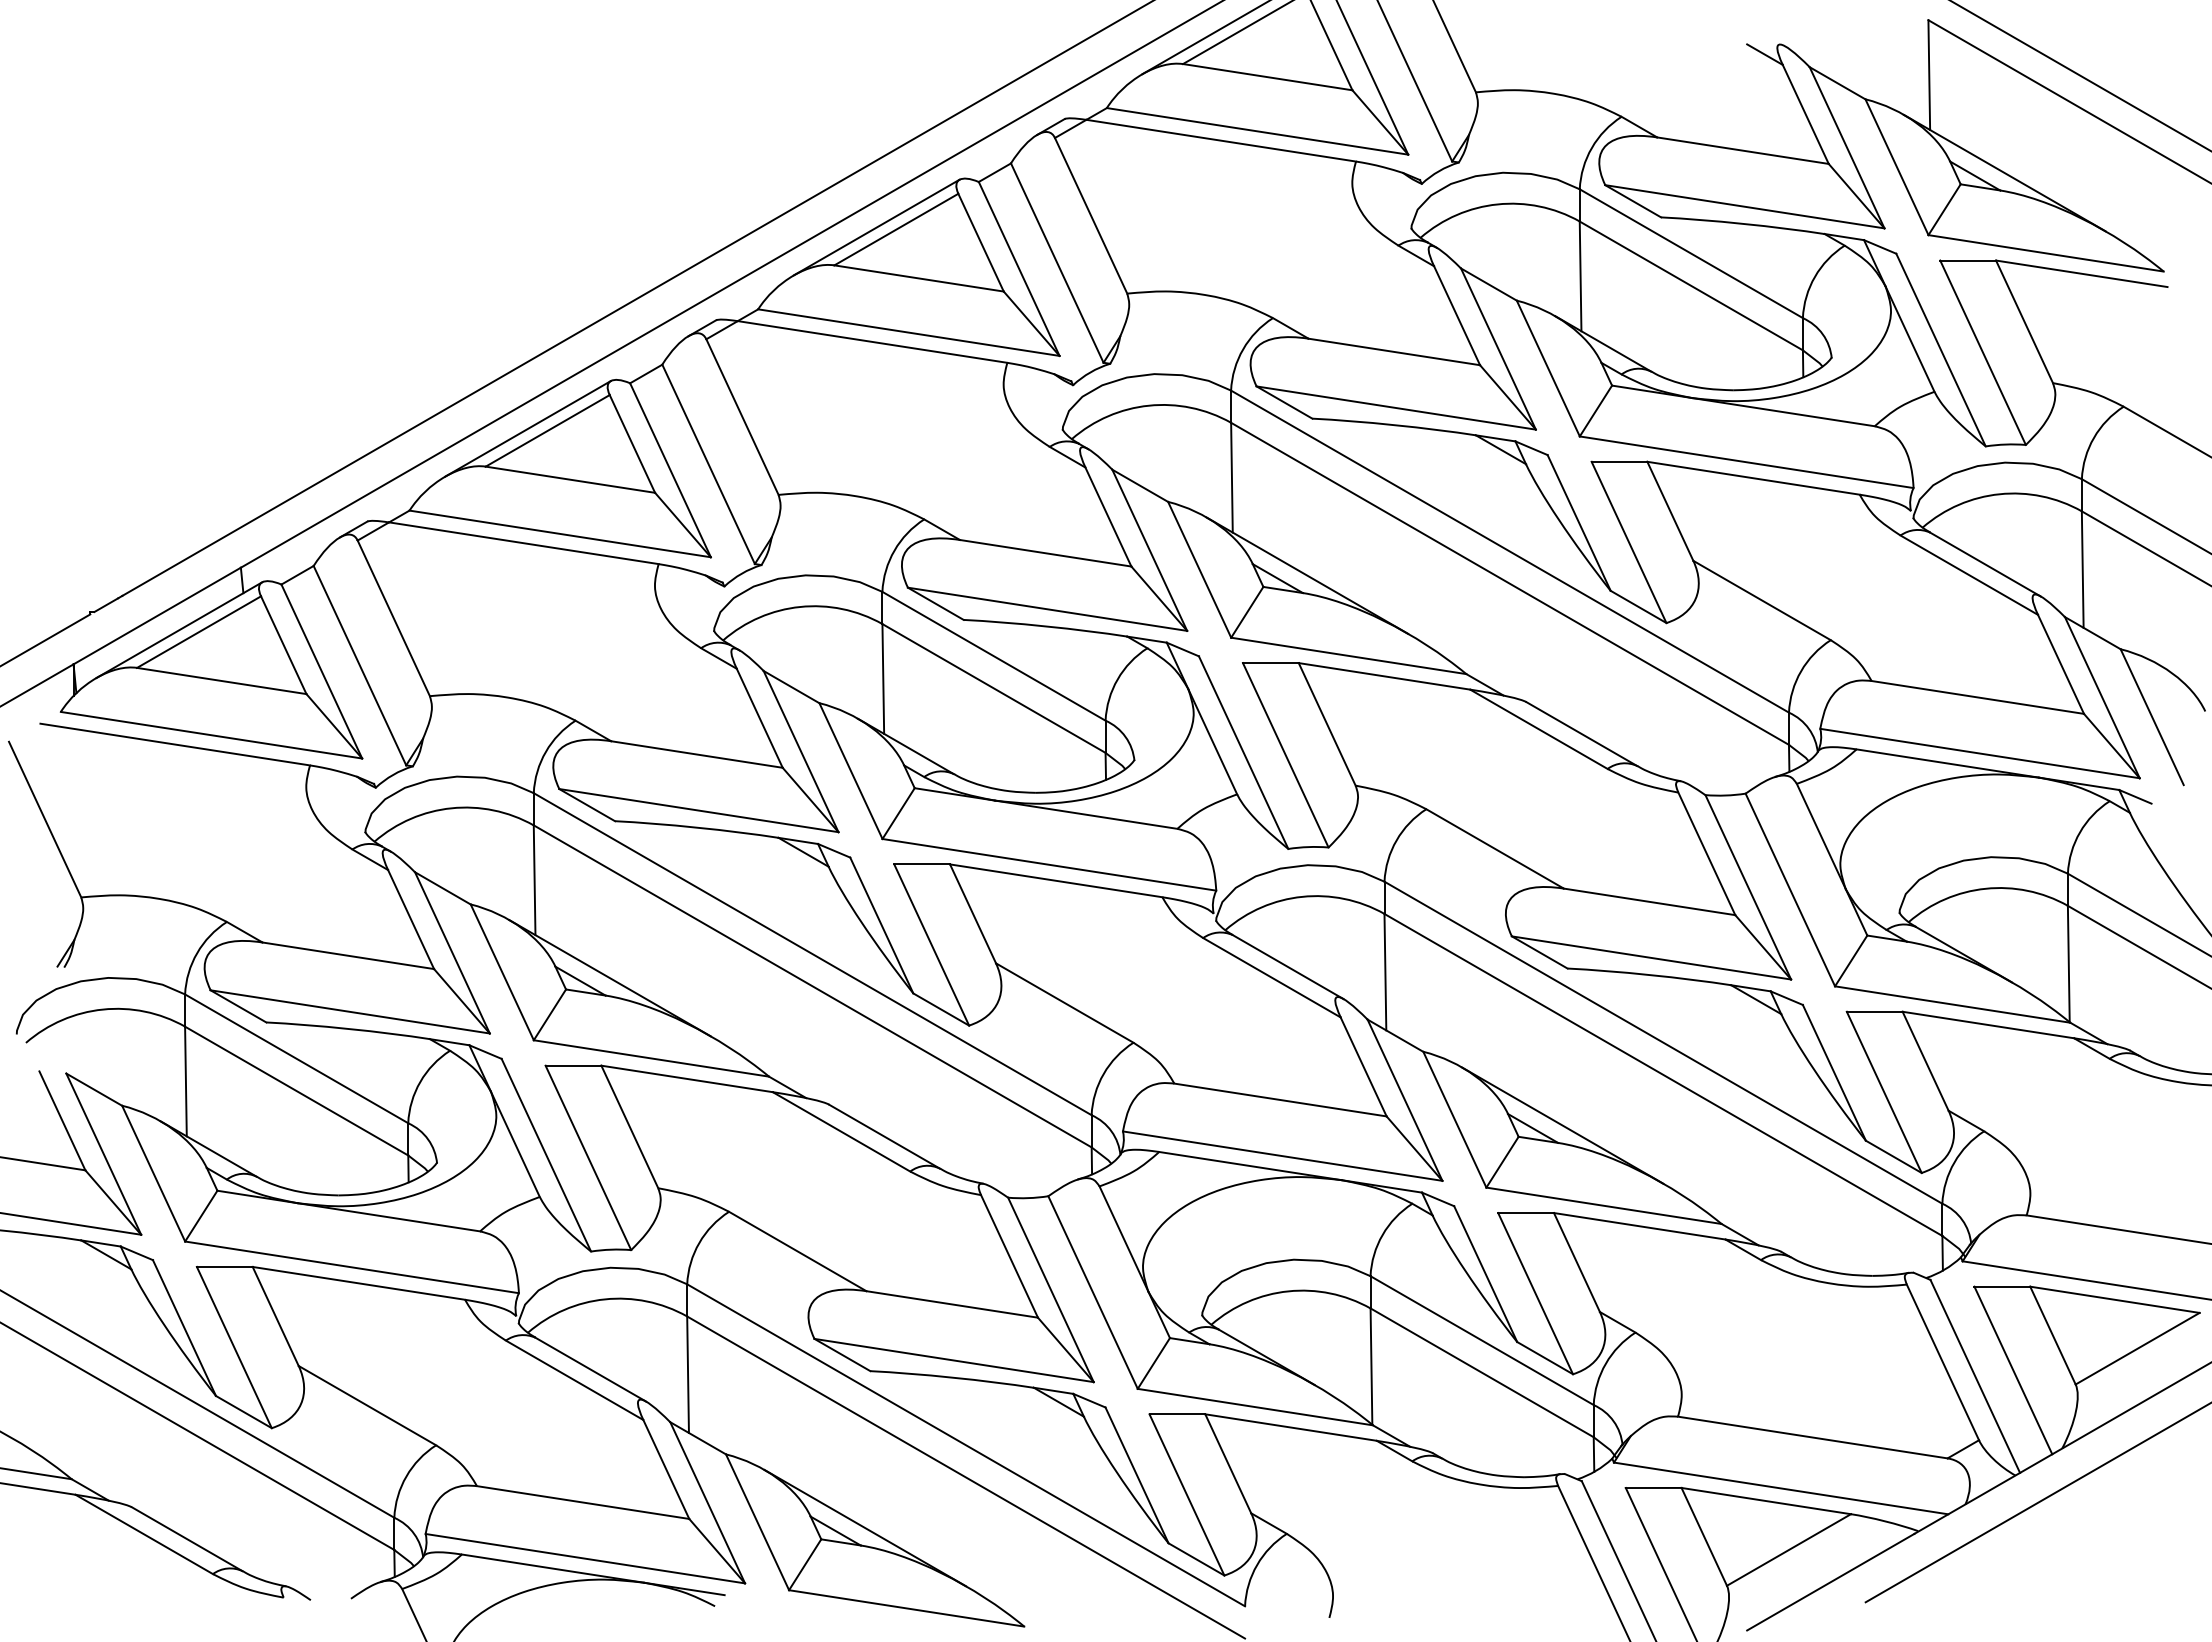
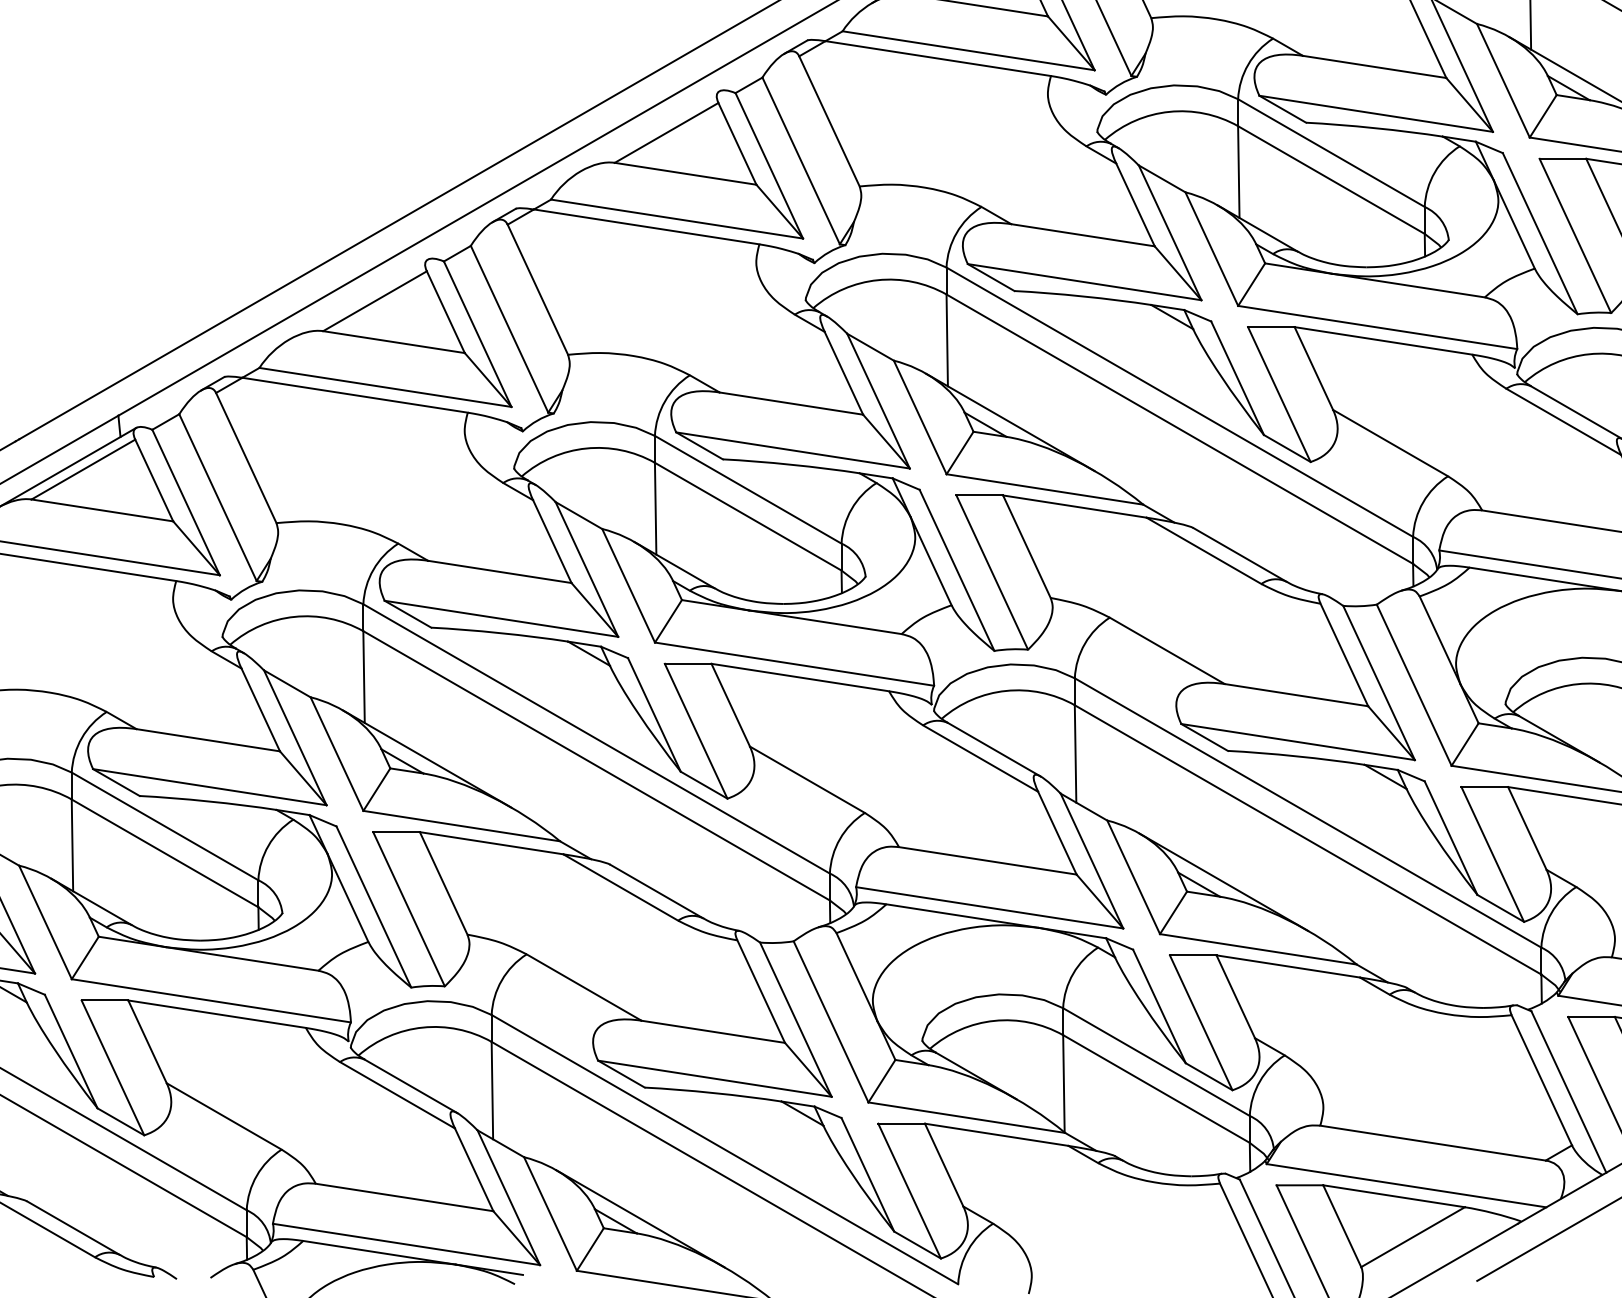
line: (876, 227) -> (649, 131), removed
line: (527, 428) -> (358, 299), removed

